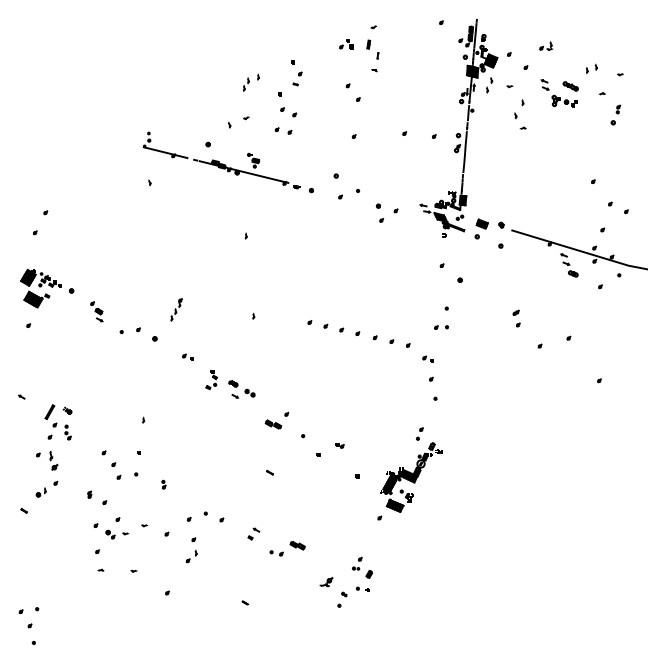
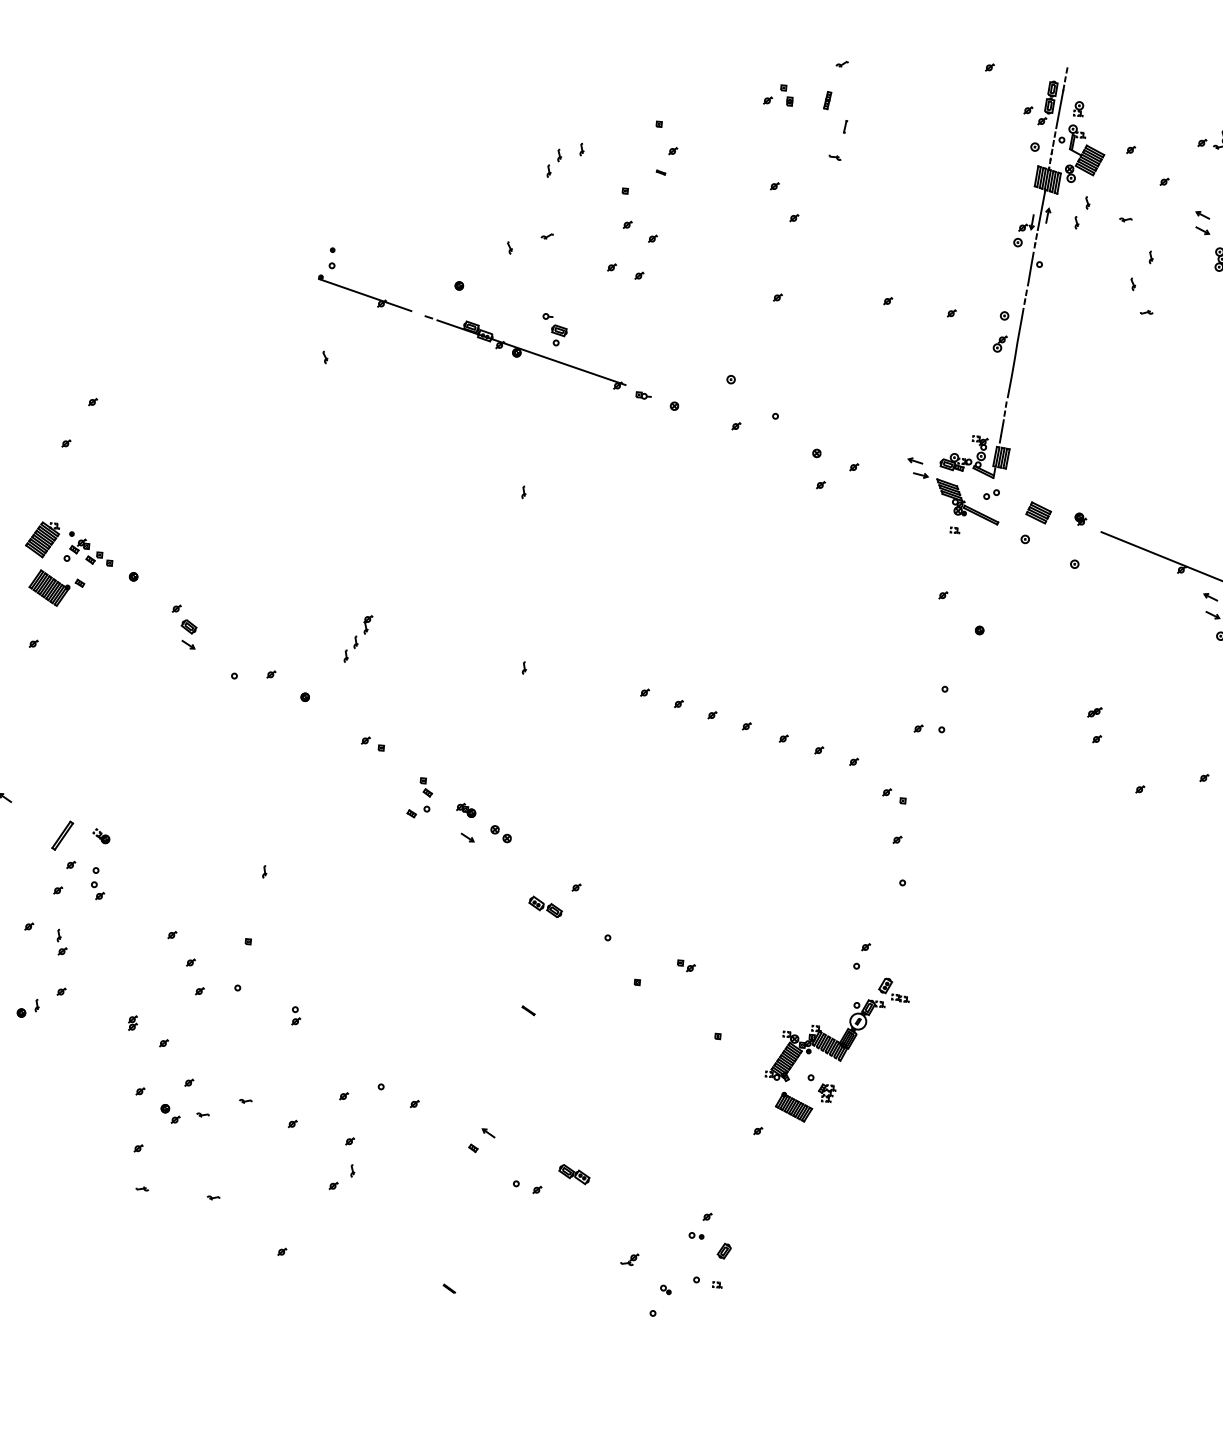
part: (54, 460) -> (63, 941), size x0.62
part: (326, 581) -> (629, 1258), size x0.62

